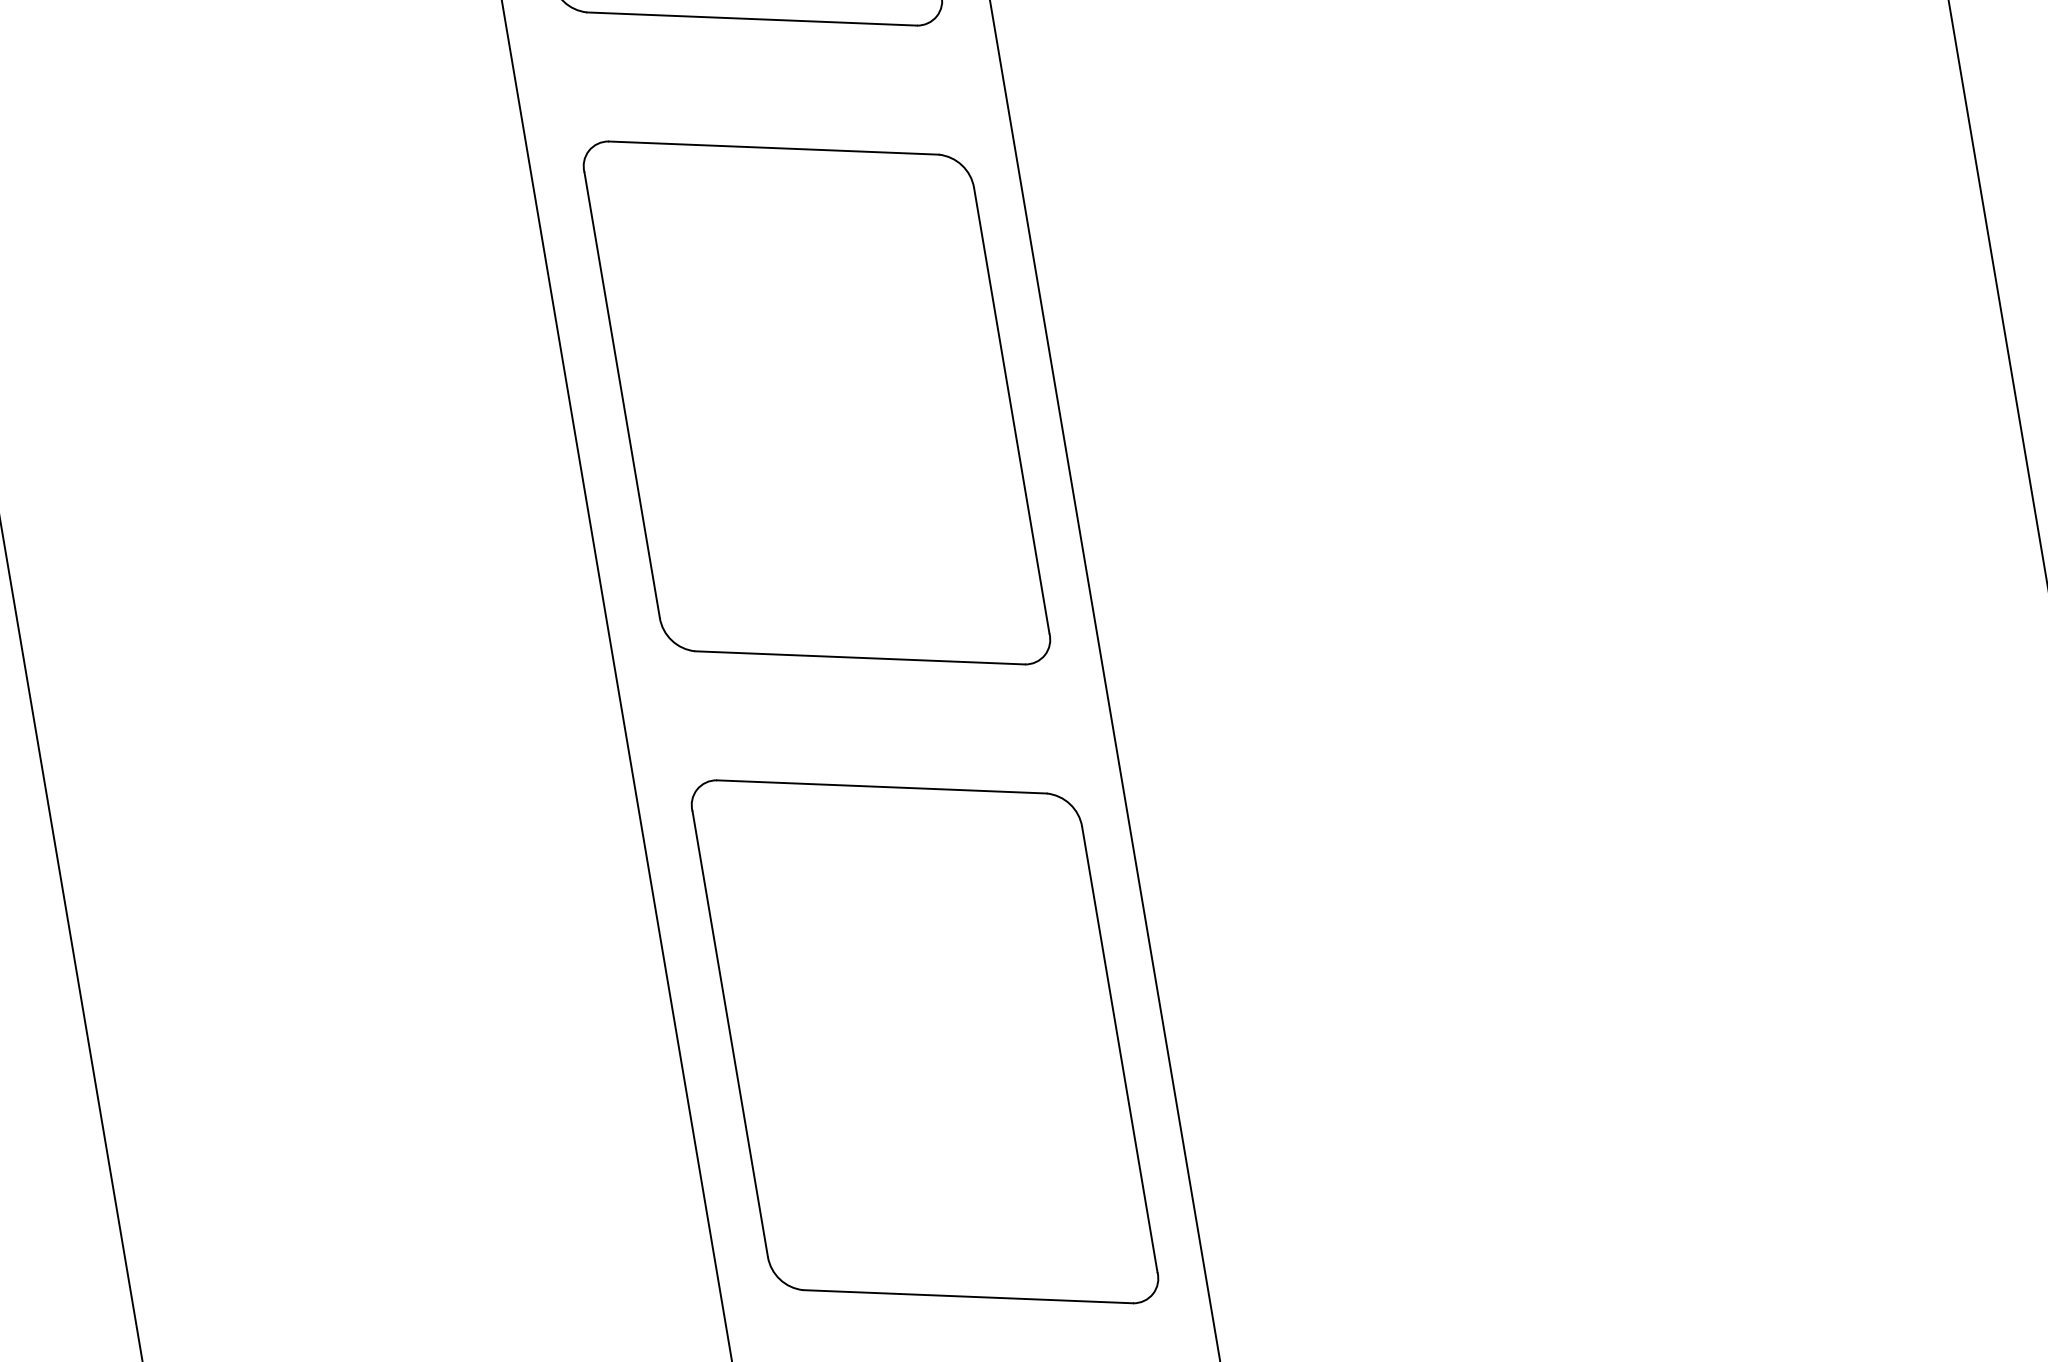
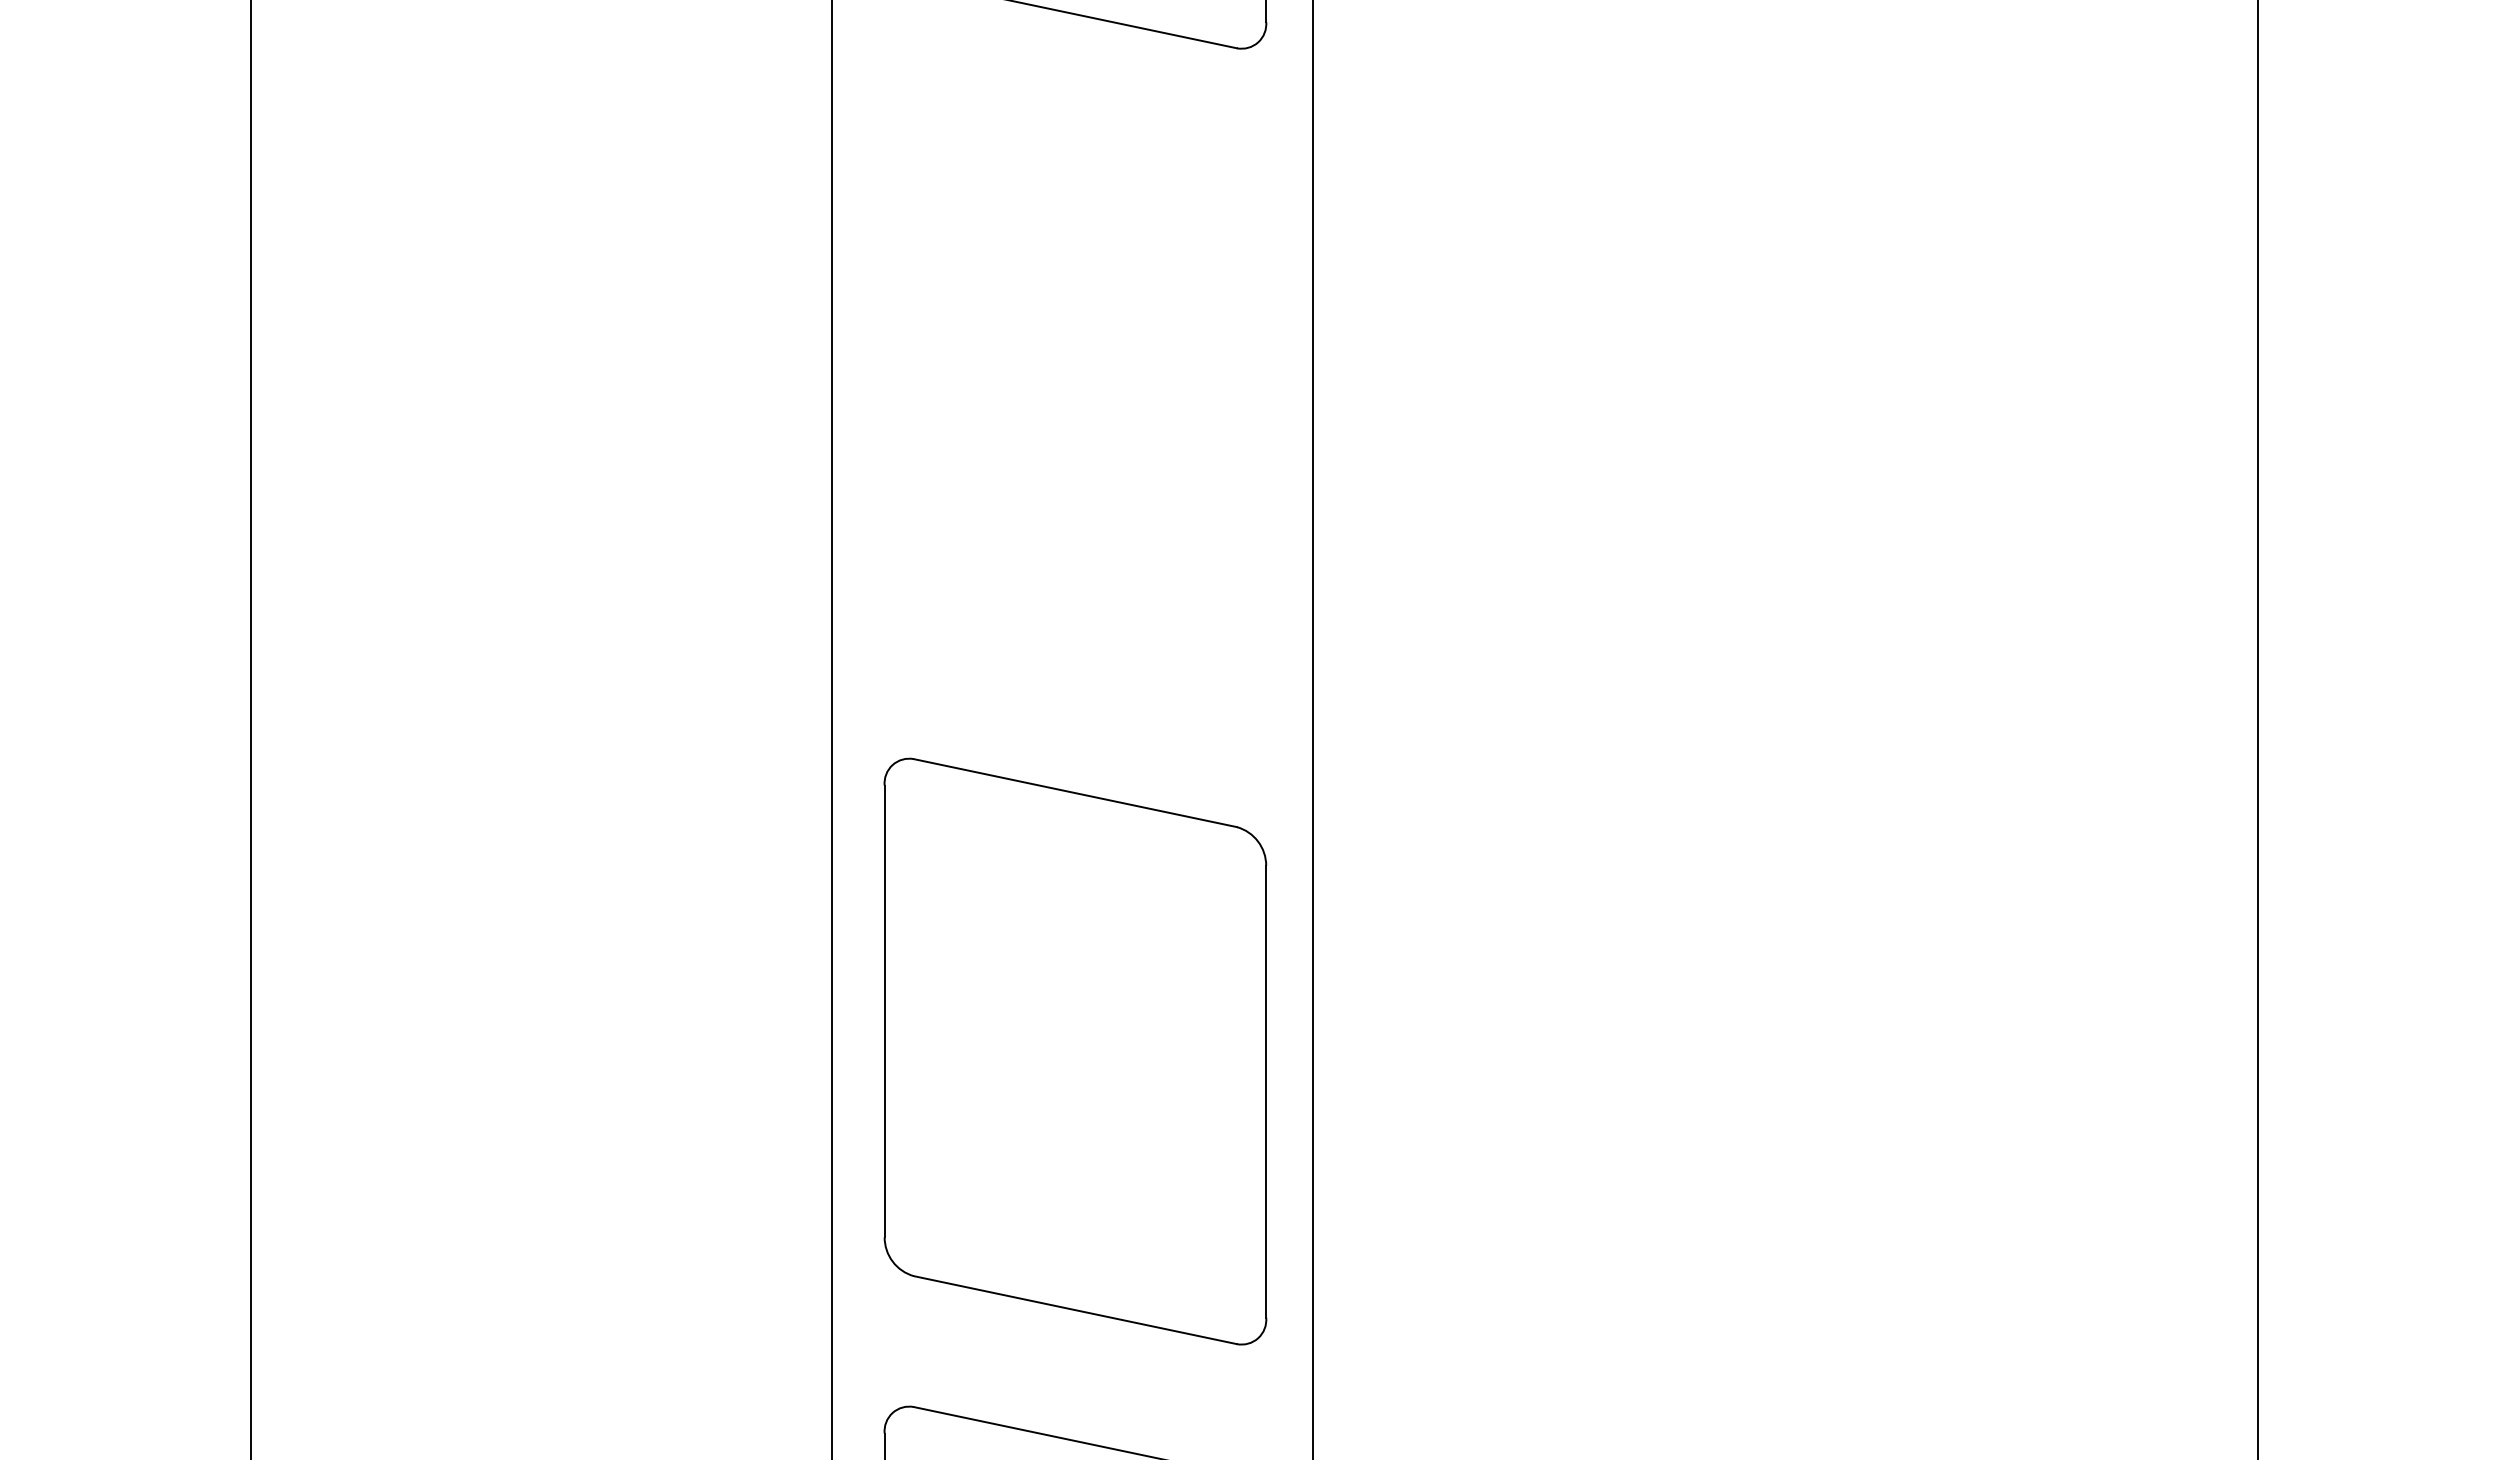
part: (816, 402) -> (1075, 403), removed

